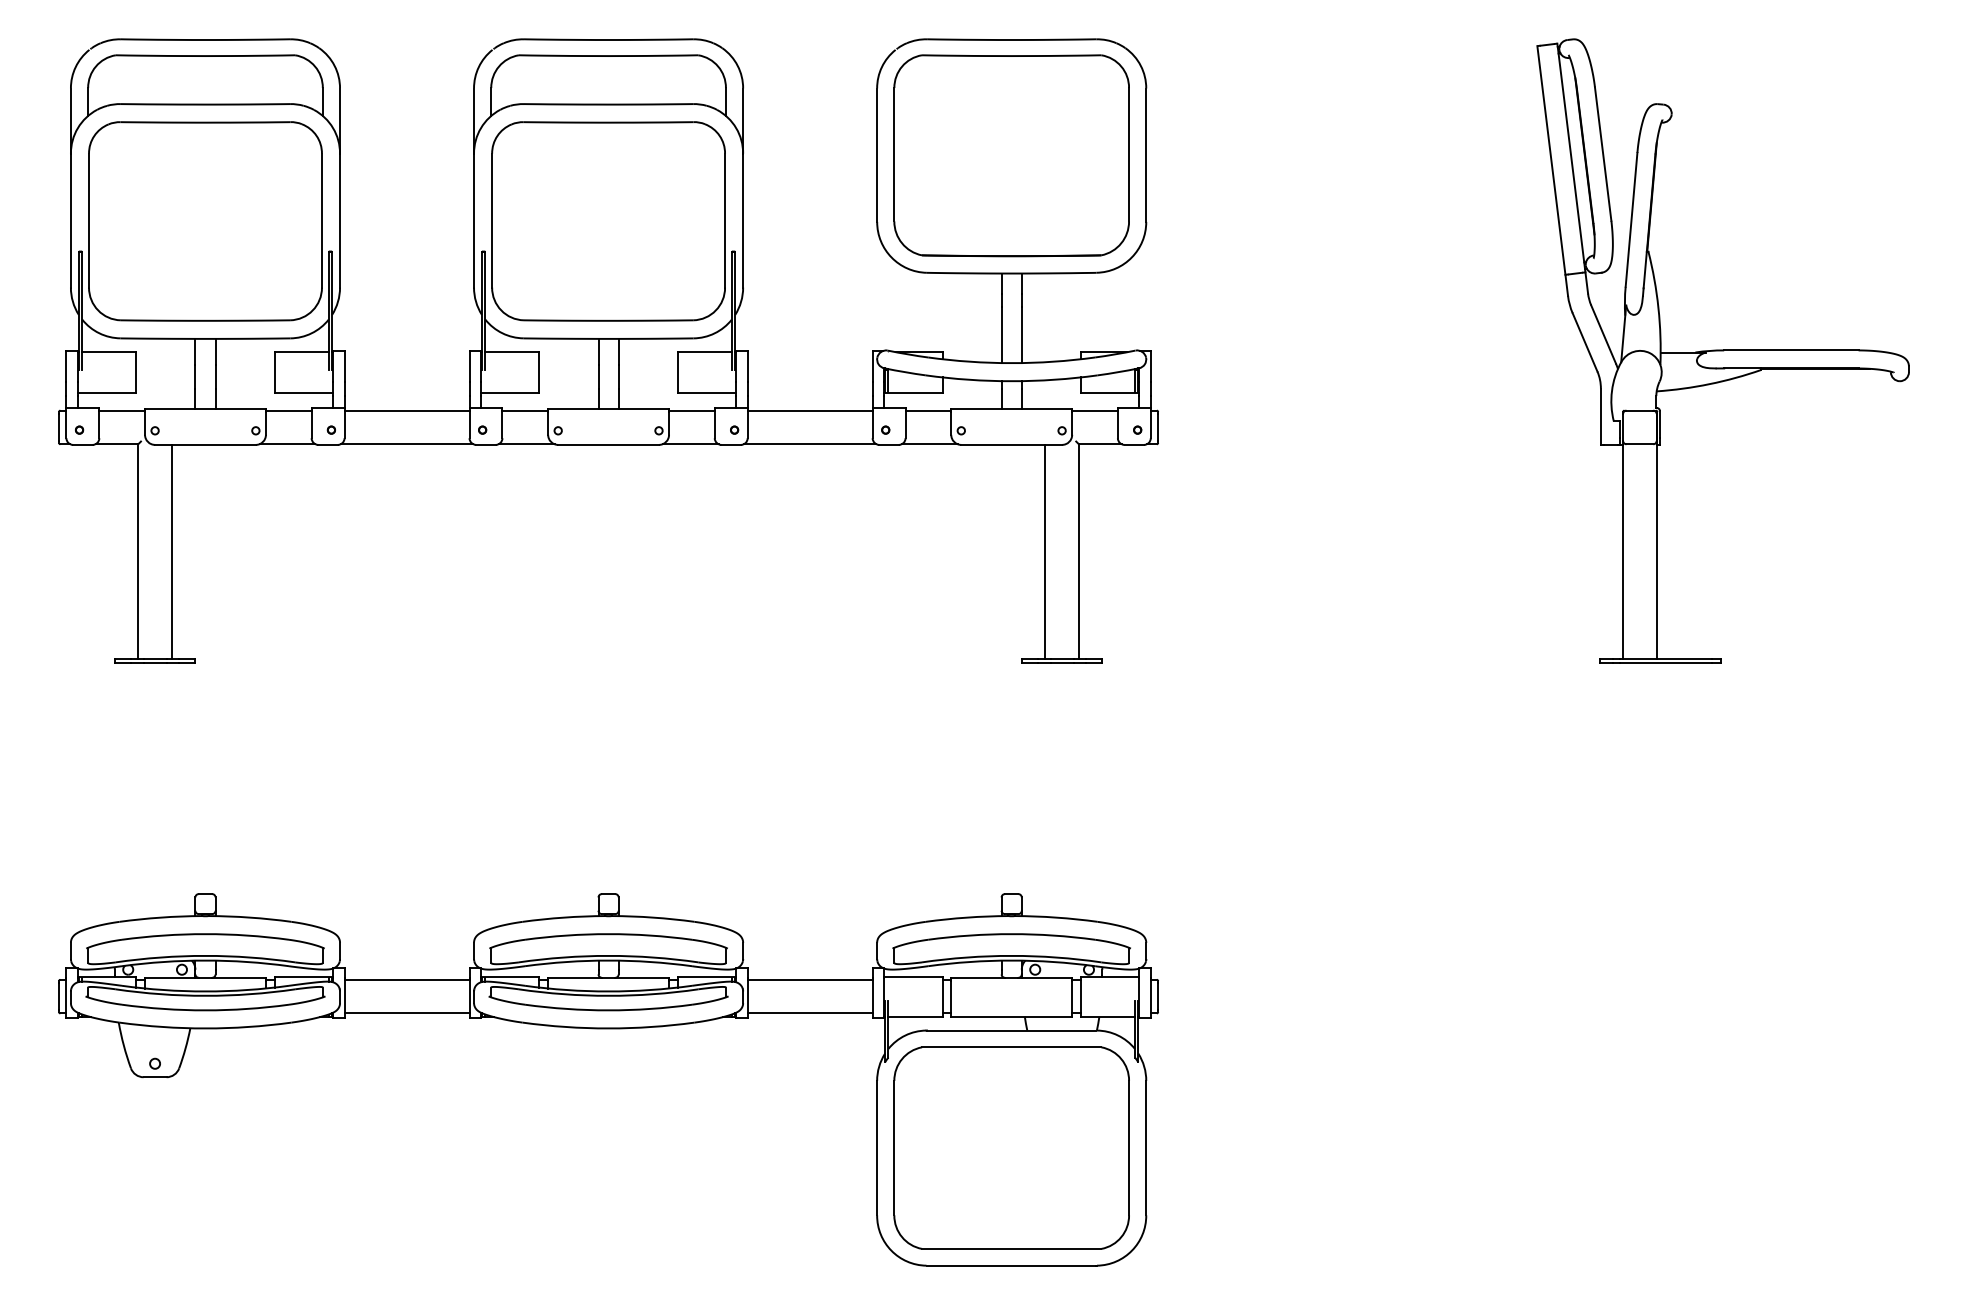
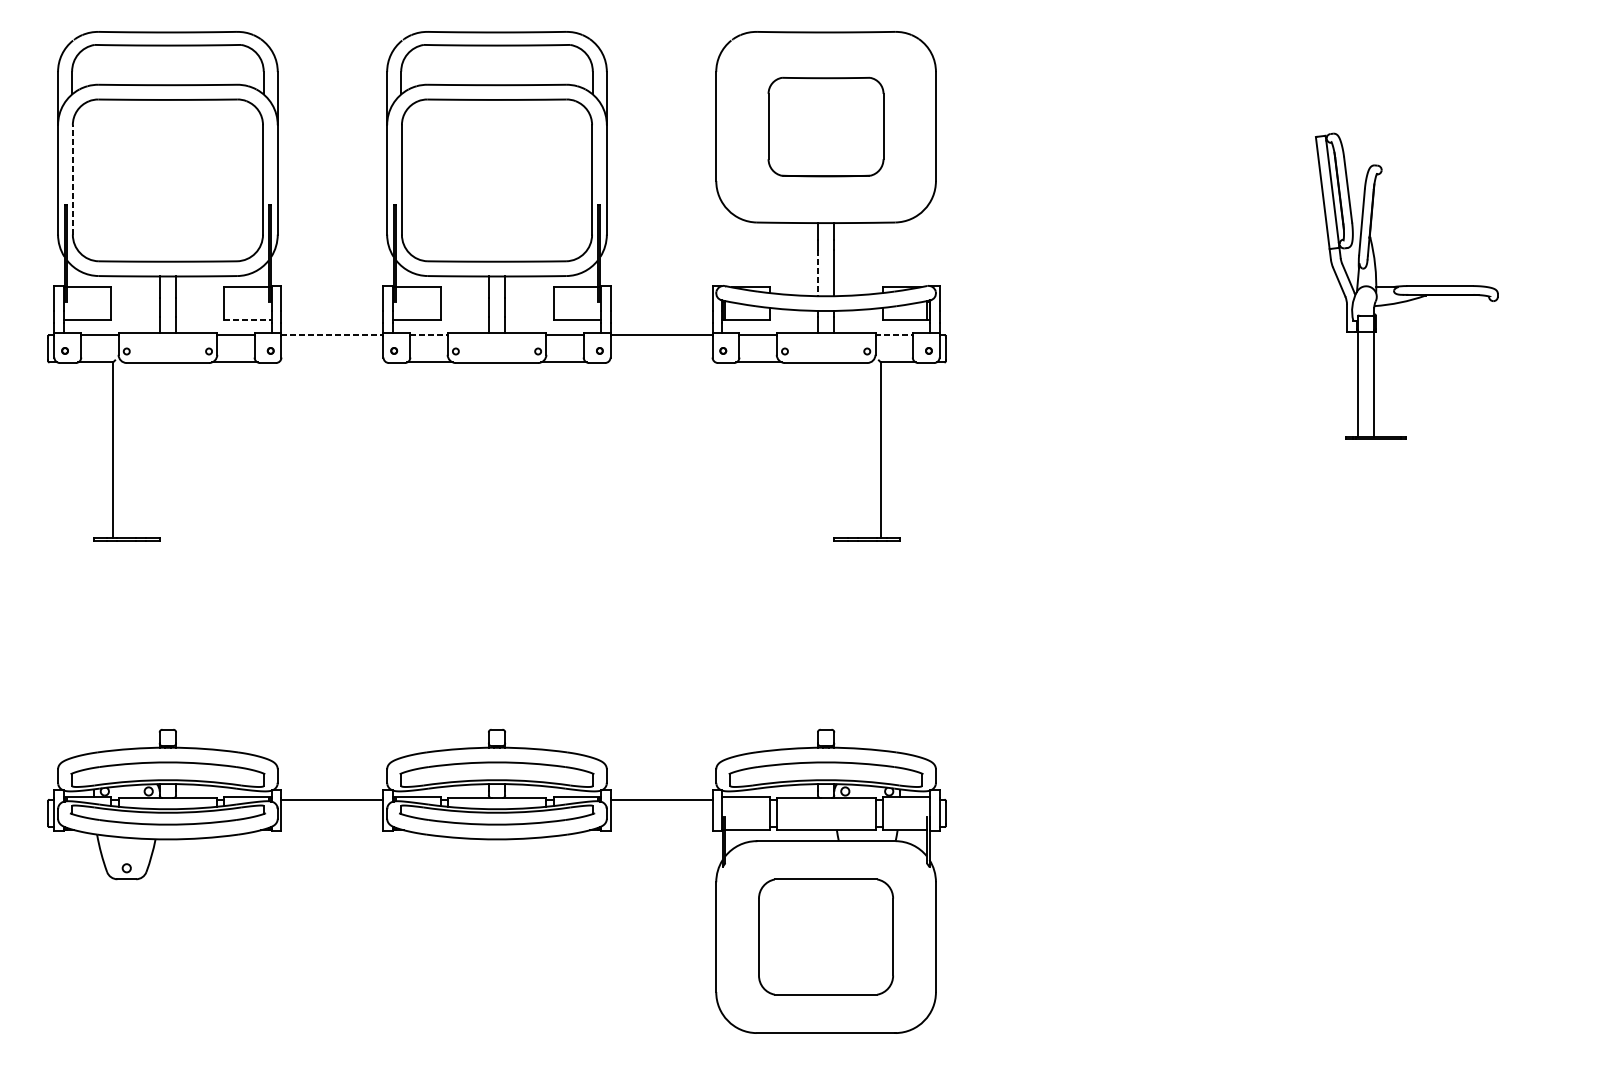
part: (1011, 155) -> (825, 126), size x0.6
line: (89, 220) -> (73, 179), solid -> dashed
line: (1001, 335) -> (817, 273), solid -> dashed
part: (1722, 350) -> (1406, 285), size x0.6
line: (304, 392) -> (248, 320), solid -> dashed
line: (407, 410) -> (332, 334), solid -> dashed
line: (525, 410) -> (429, 334), solid -> dashed
line: (1095, 410) -> (894, 334), solid -> dashed
line: (406, 444) -> (332, 362), removed
line: (809, 444) -> (661, 362), removed
line: (171, 551) -> (140, 450), removed
line: (1045, 551) -> (853, 450), removed
line: (406, 1013) -> (332, 827), removed
line: (809, 1013) -> (661, 827), removed
part: (1011, 1147) -> (825, 936), size x0.7

